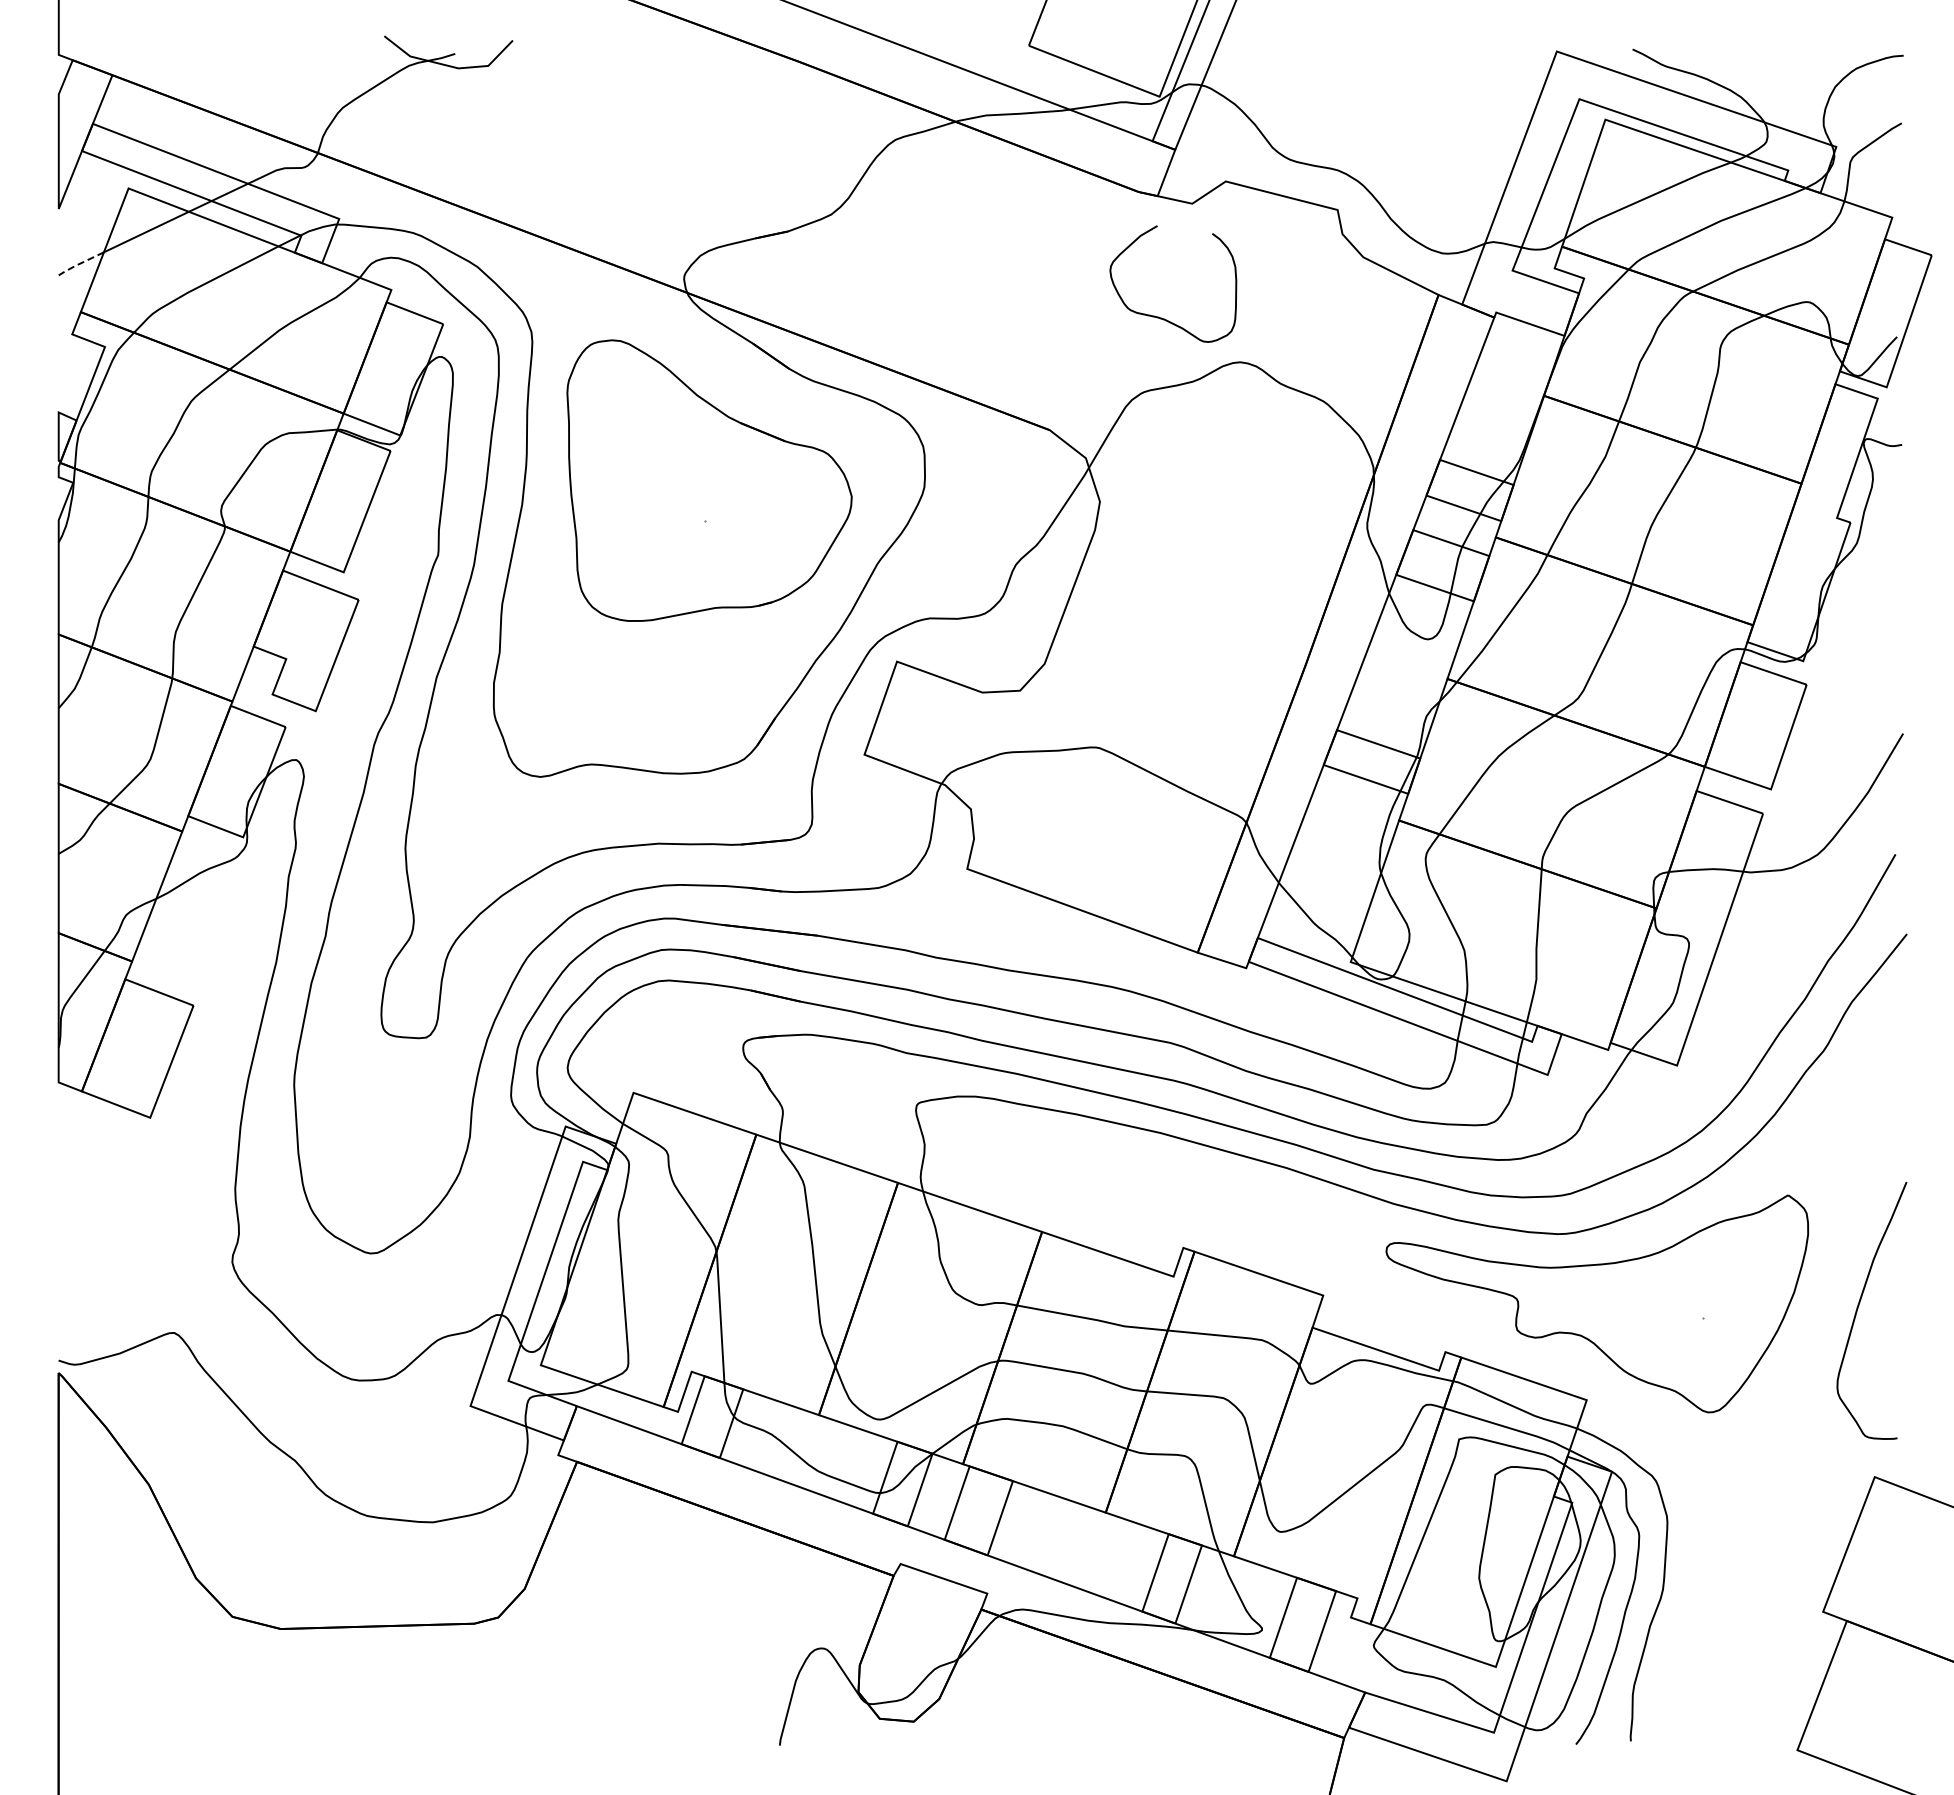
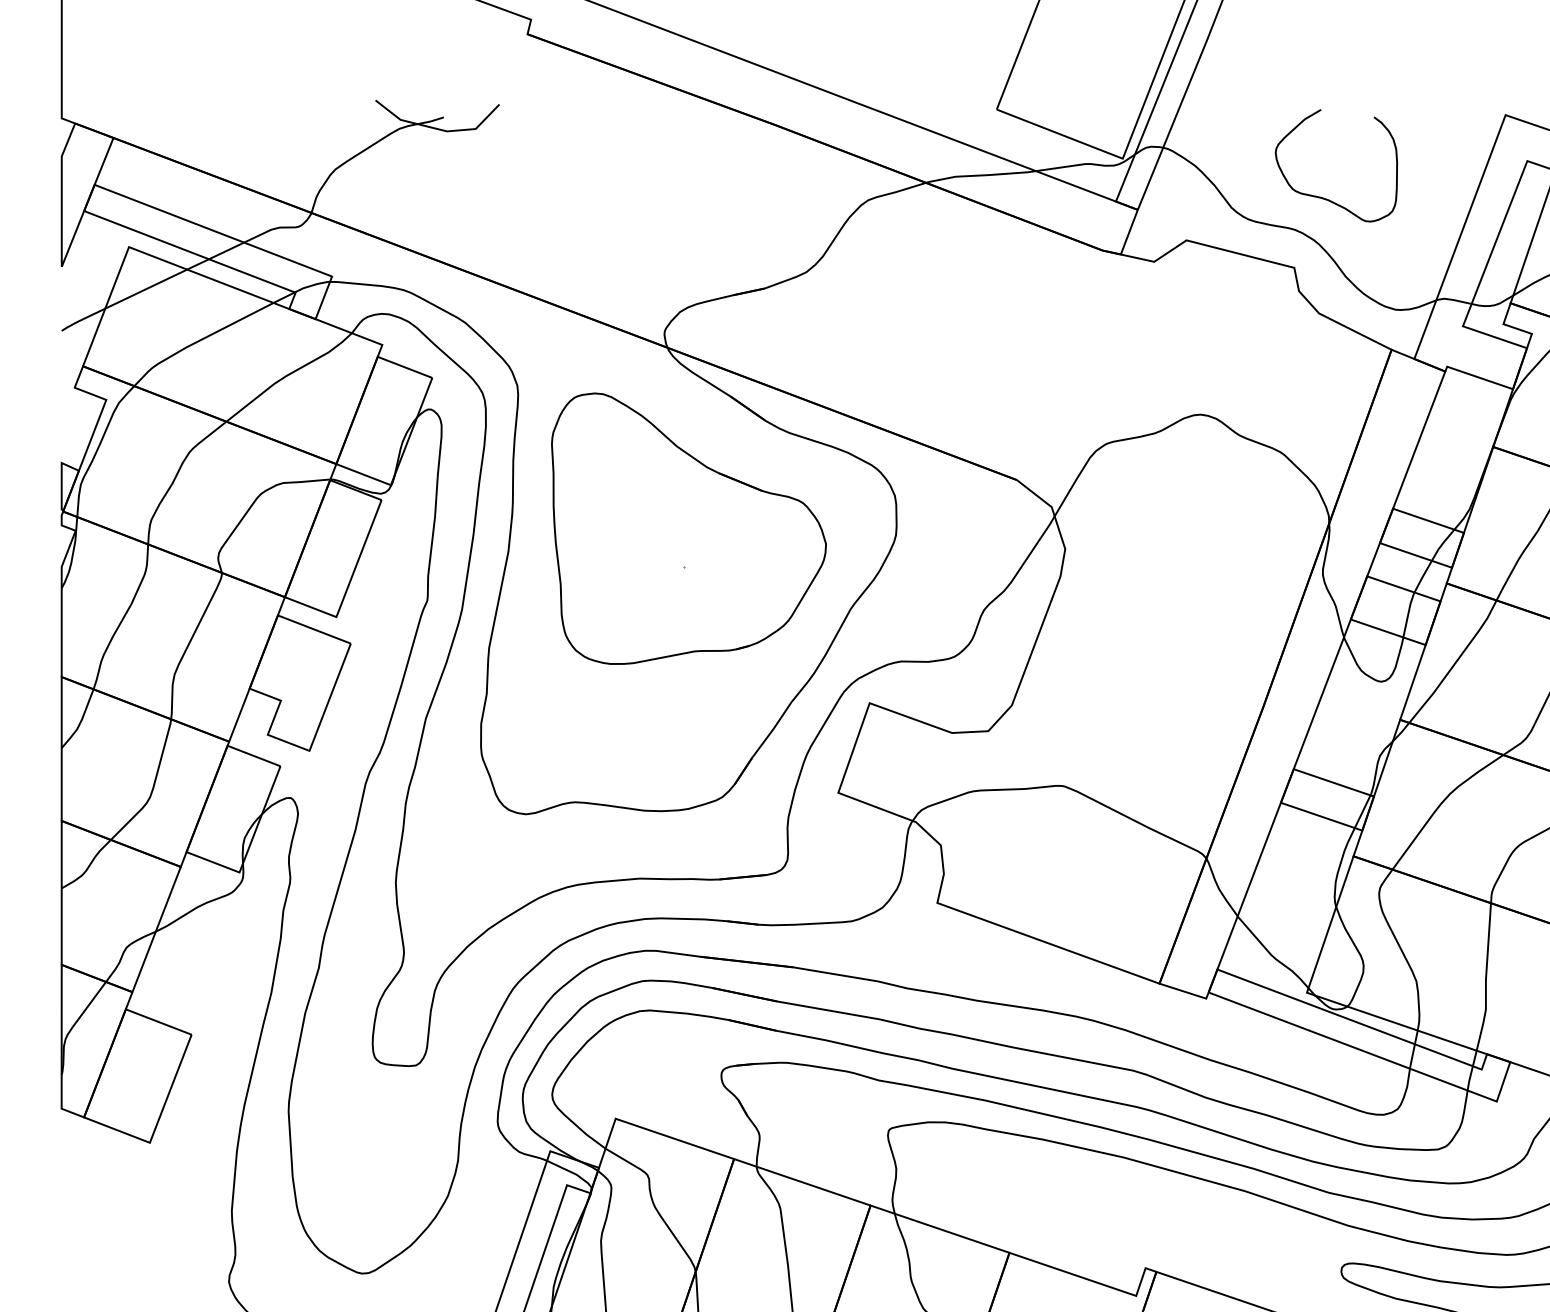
line: (79, 264) -> (81, 320), dashed -> solid
curve: (1161, 317) -> (1325, 197), moved

